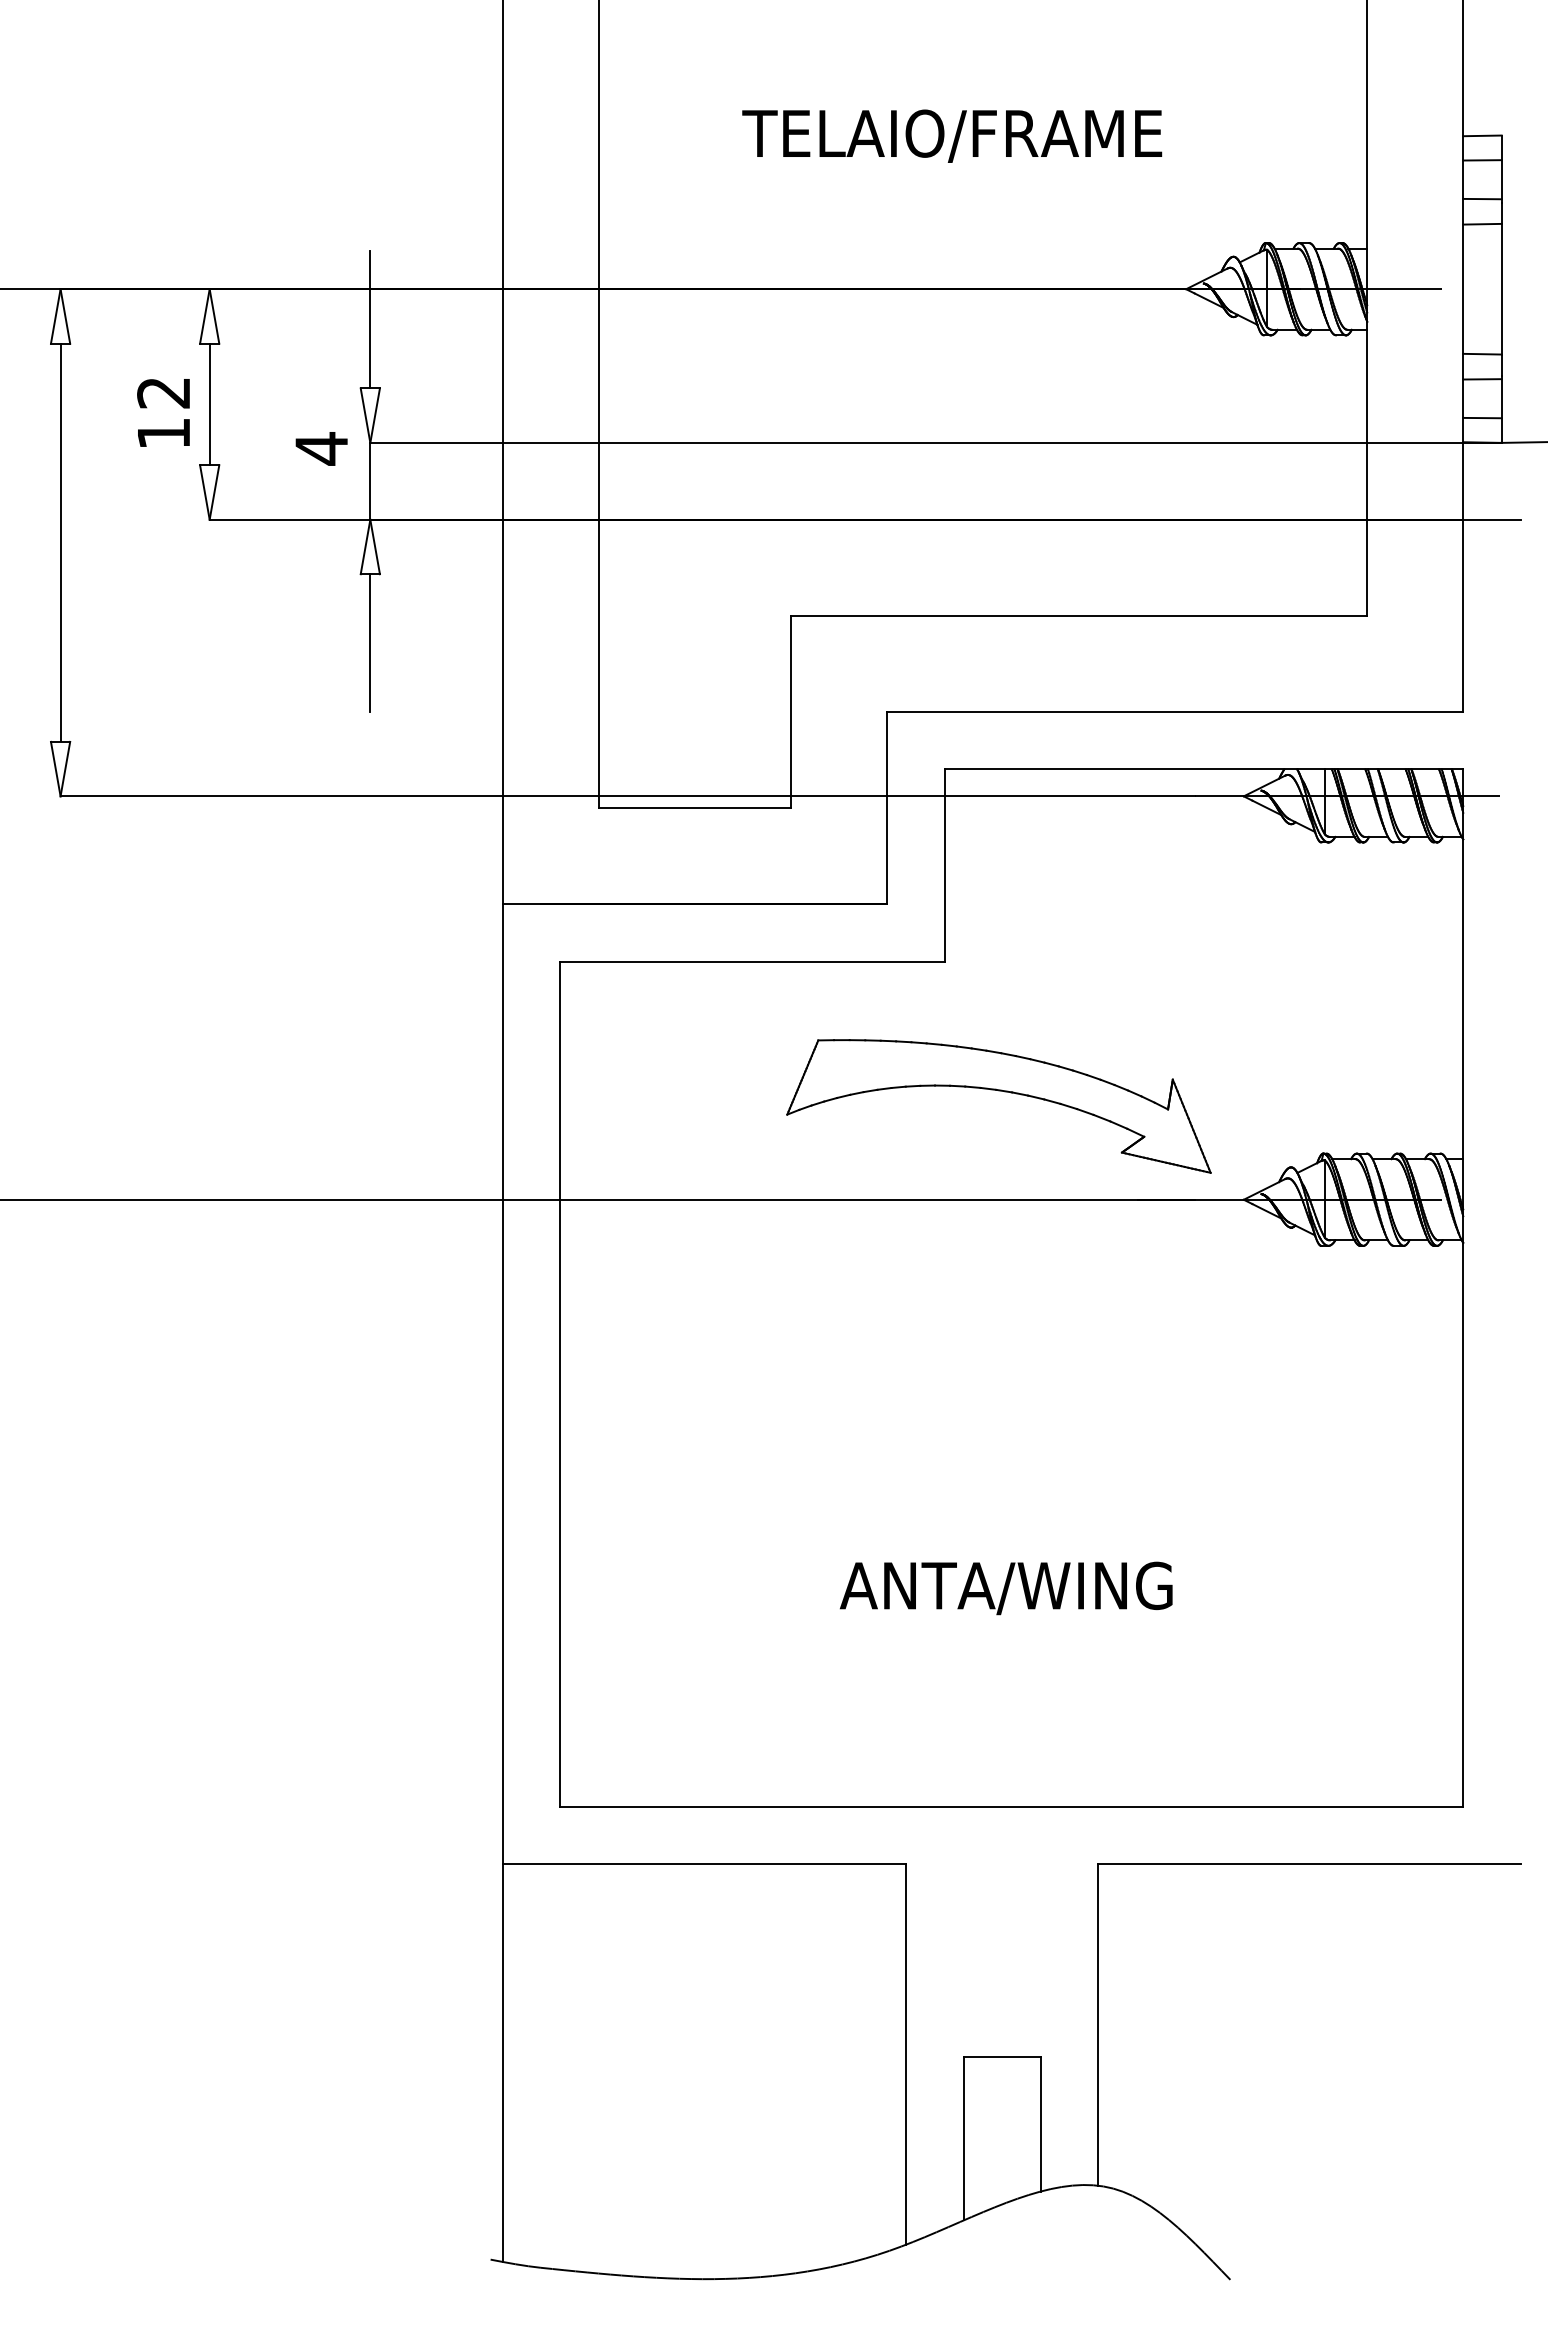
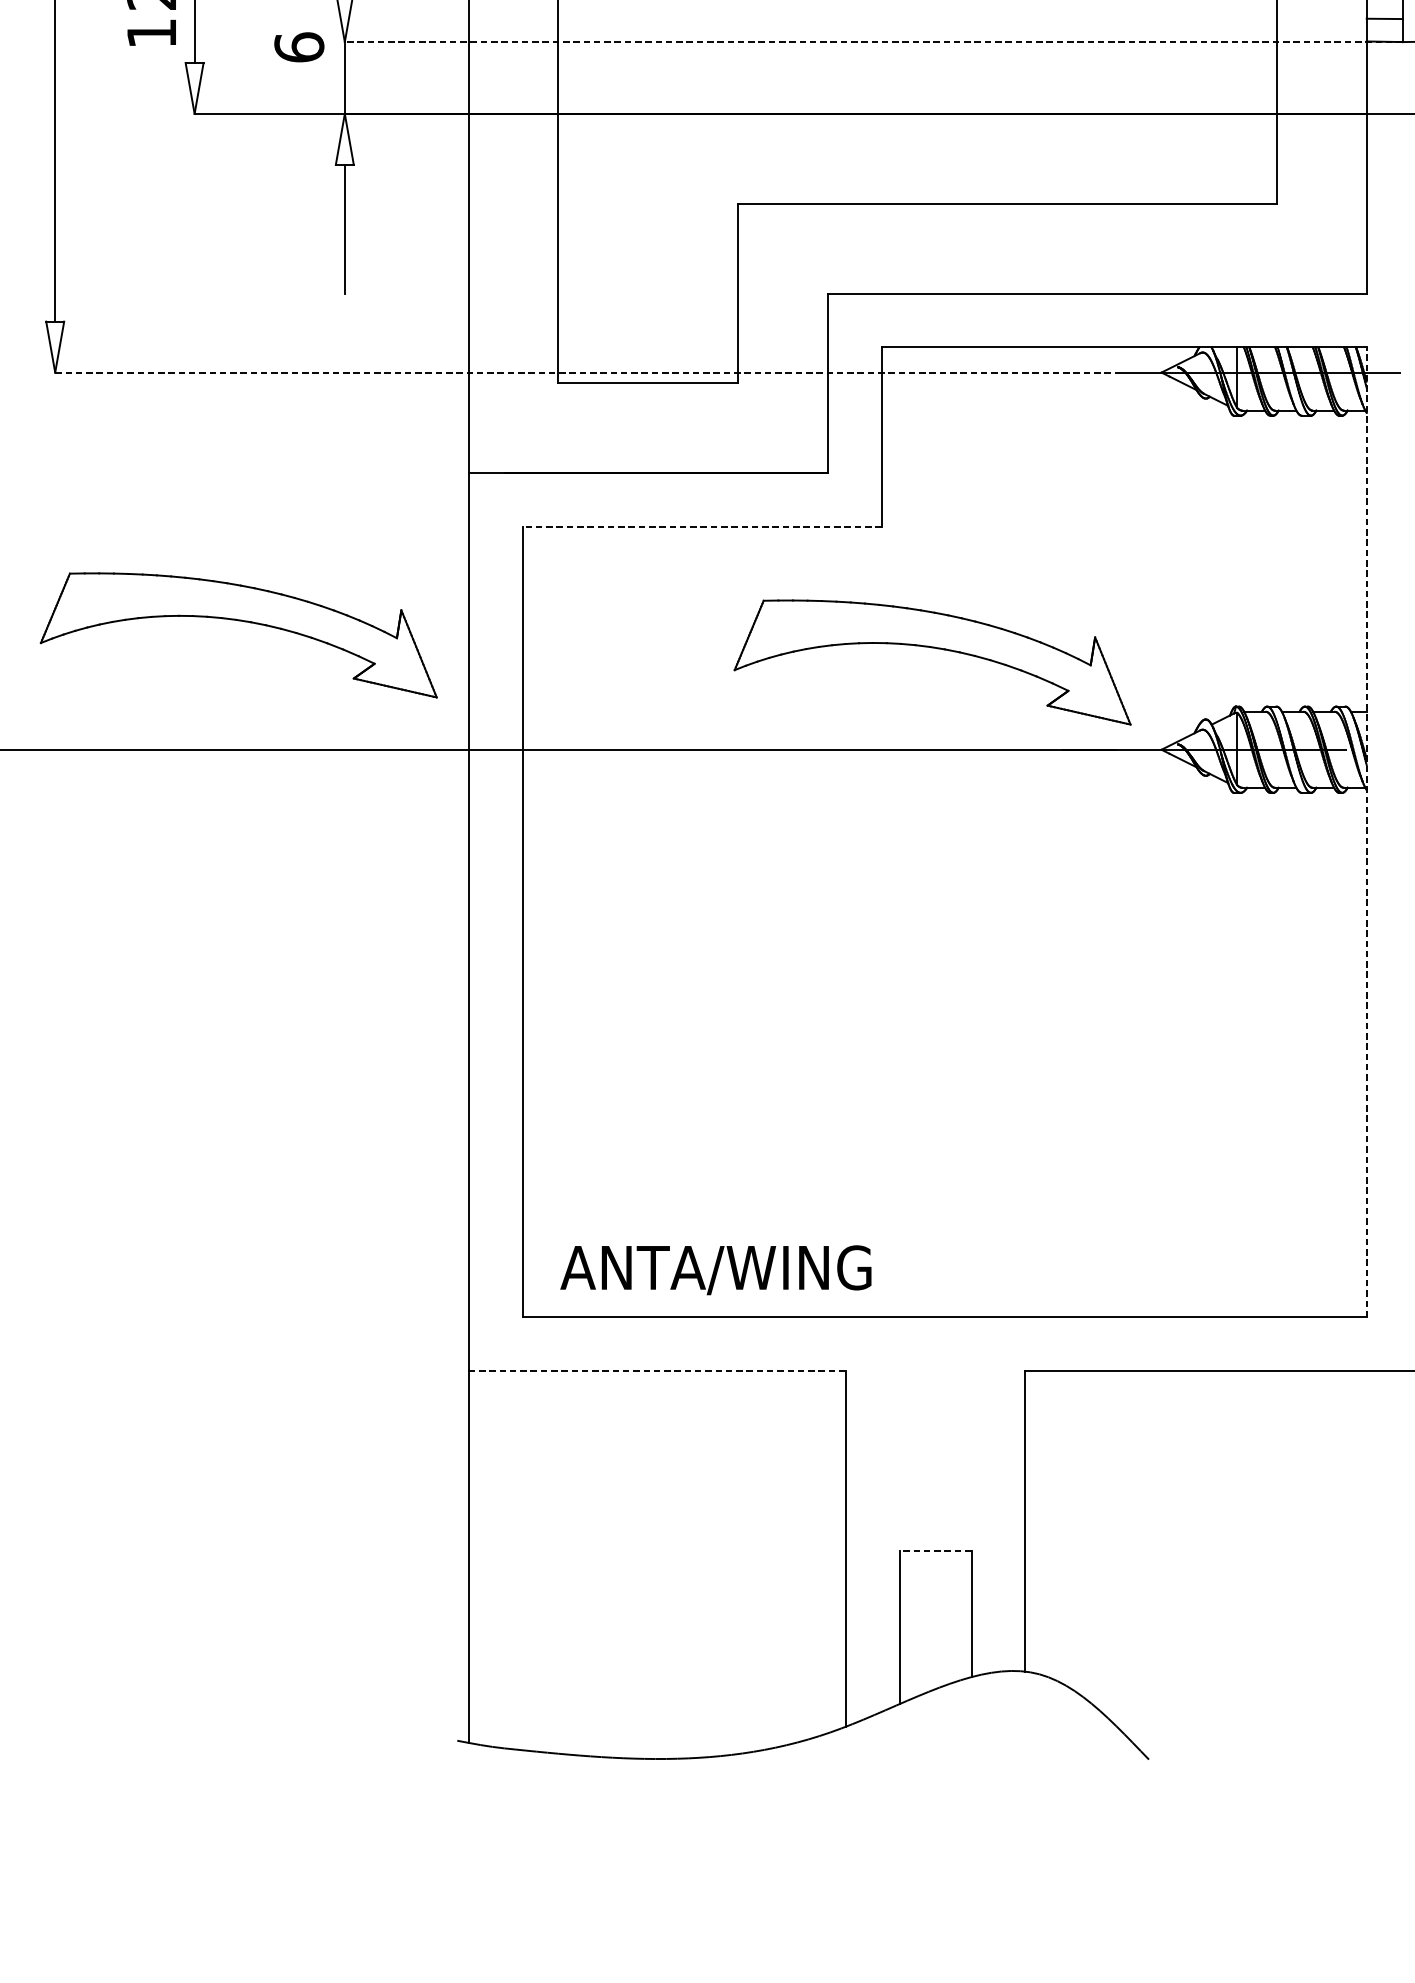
line: (936, 442) -> (874, 41), solid -> dashed
text: (321, 448) -> (299, 47), 4 -> 6
line: (628, 796) -> (586, 372), solid -> dashed
line: (752, 961) -> (702, 526), solid -> dashed
part: (256, 1062) -> (238, 621), added
line: (1463, 1288) -> (1366, 832), solid -> dashed
text: (1005, 1588) -> (715, 1270), moved
line: (704, 1864) -> (657, 1371), solid -> dashed
line: (1001, 2056) -> (934, 1550), solid -> dashed

